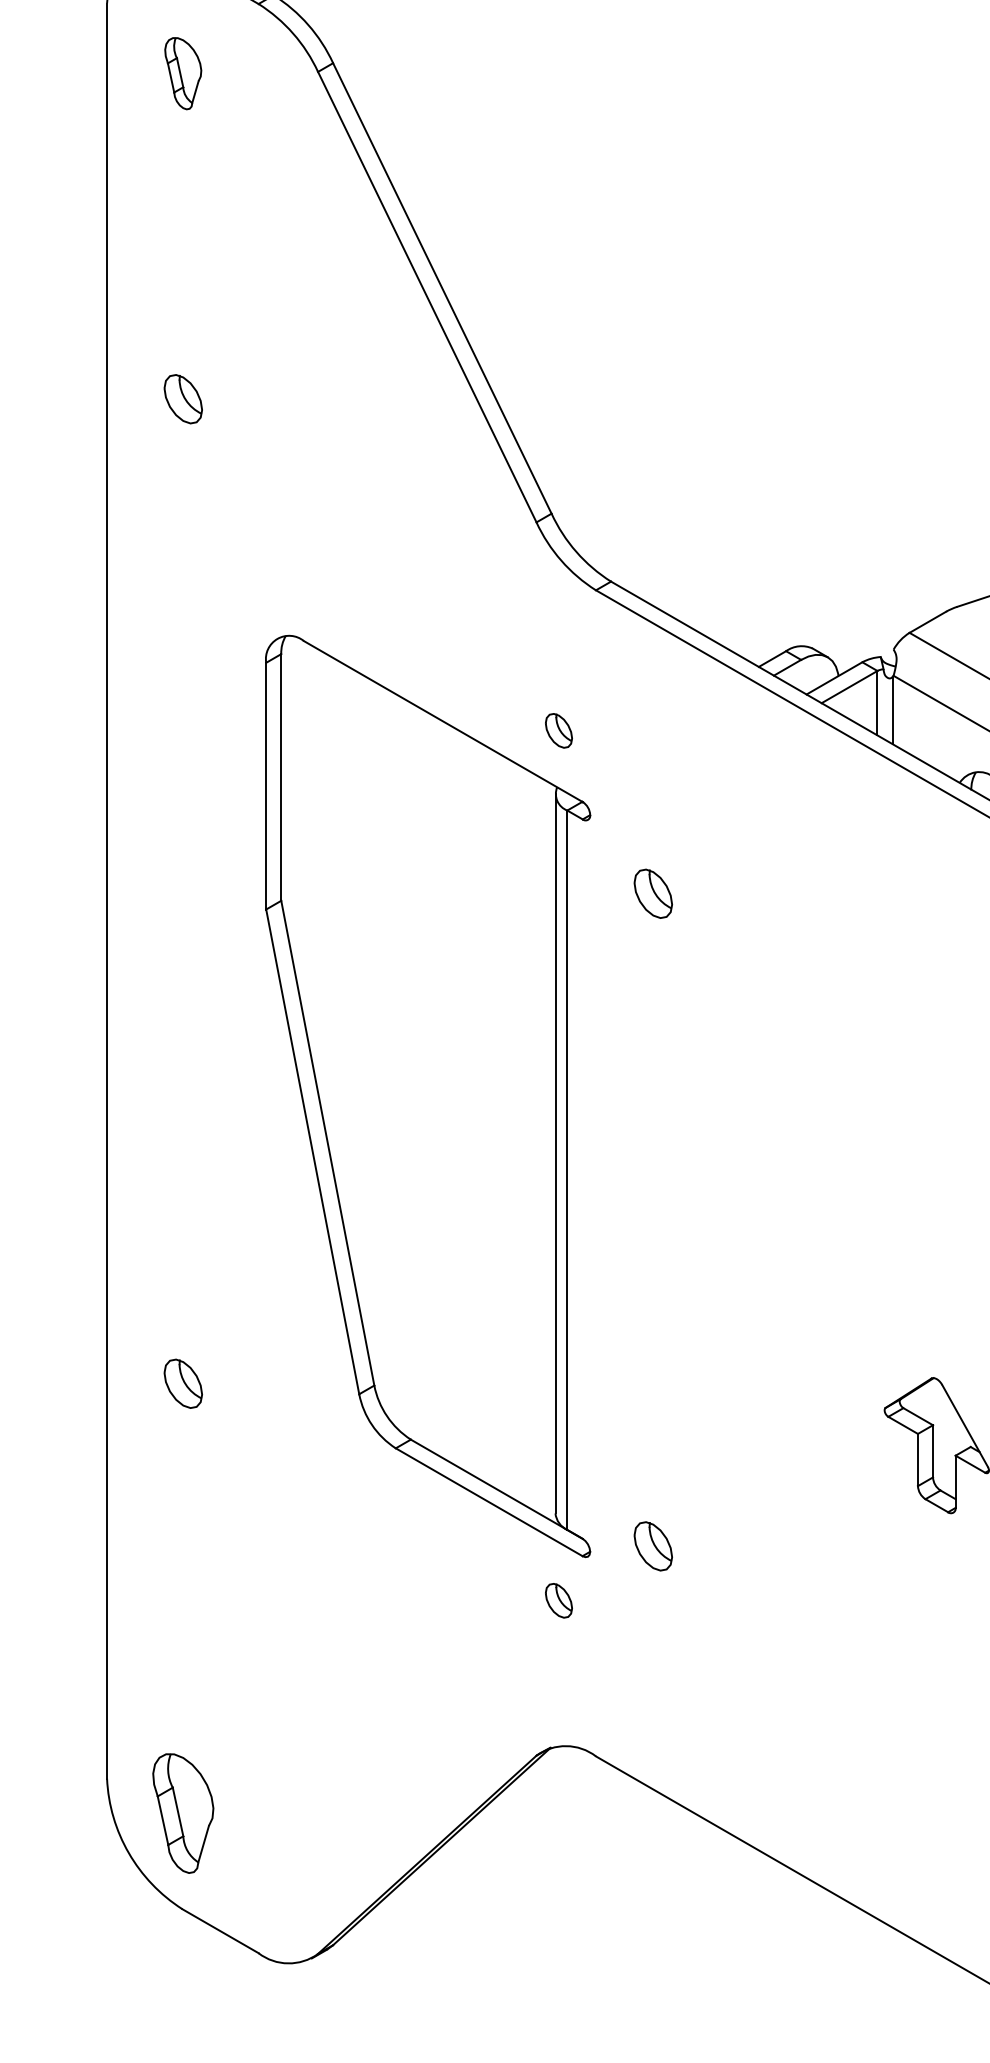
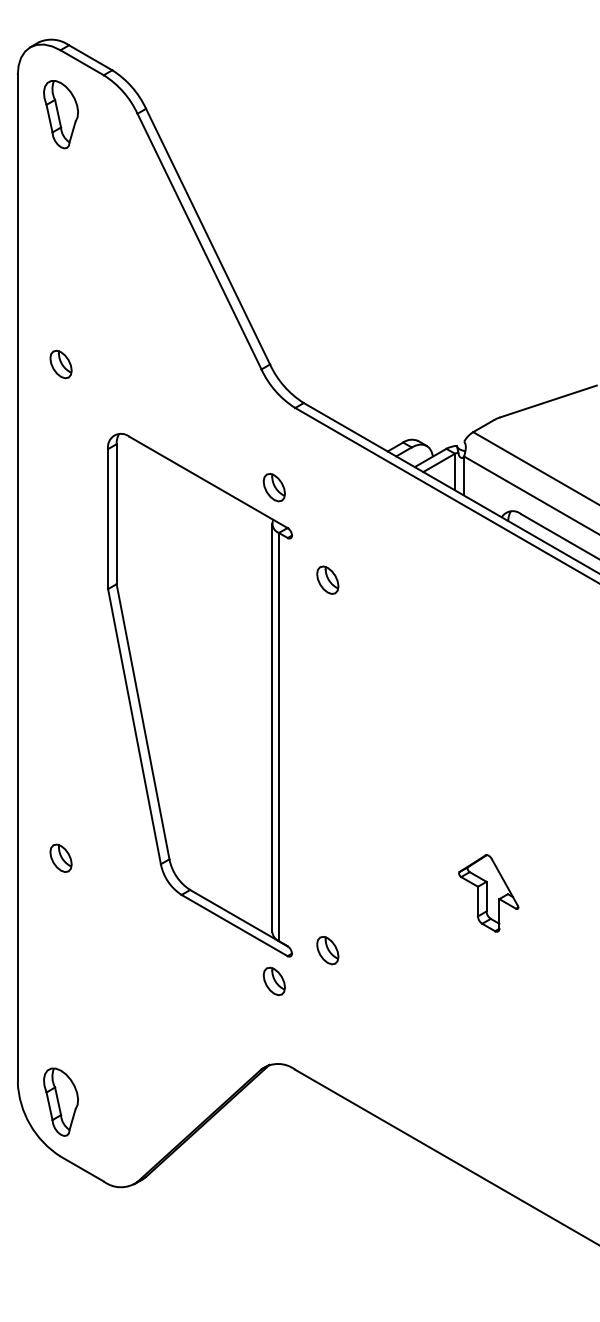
part: (182, 73) -> (60, 114), size x1.67
part: (182, 399) -> (60, 364), moved
part: (557, 730) -> (273, 487), size x1.43
part: (557, 1600) -> (273, 981), size x1.43

